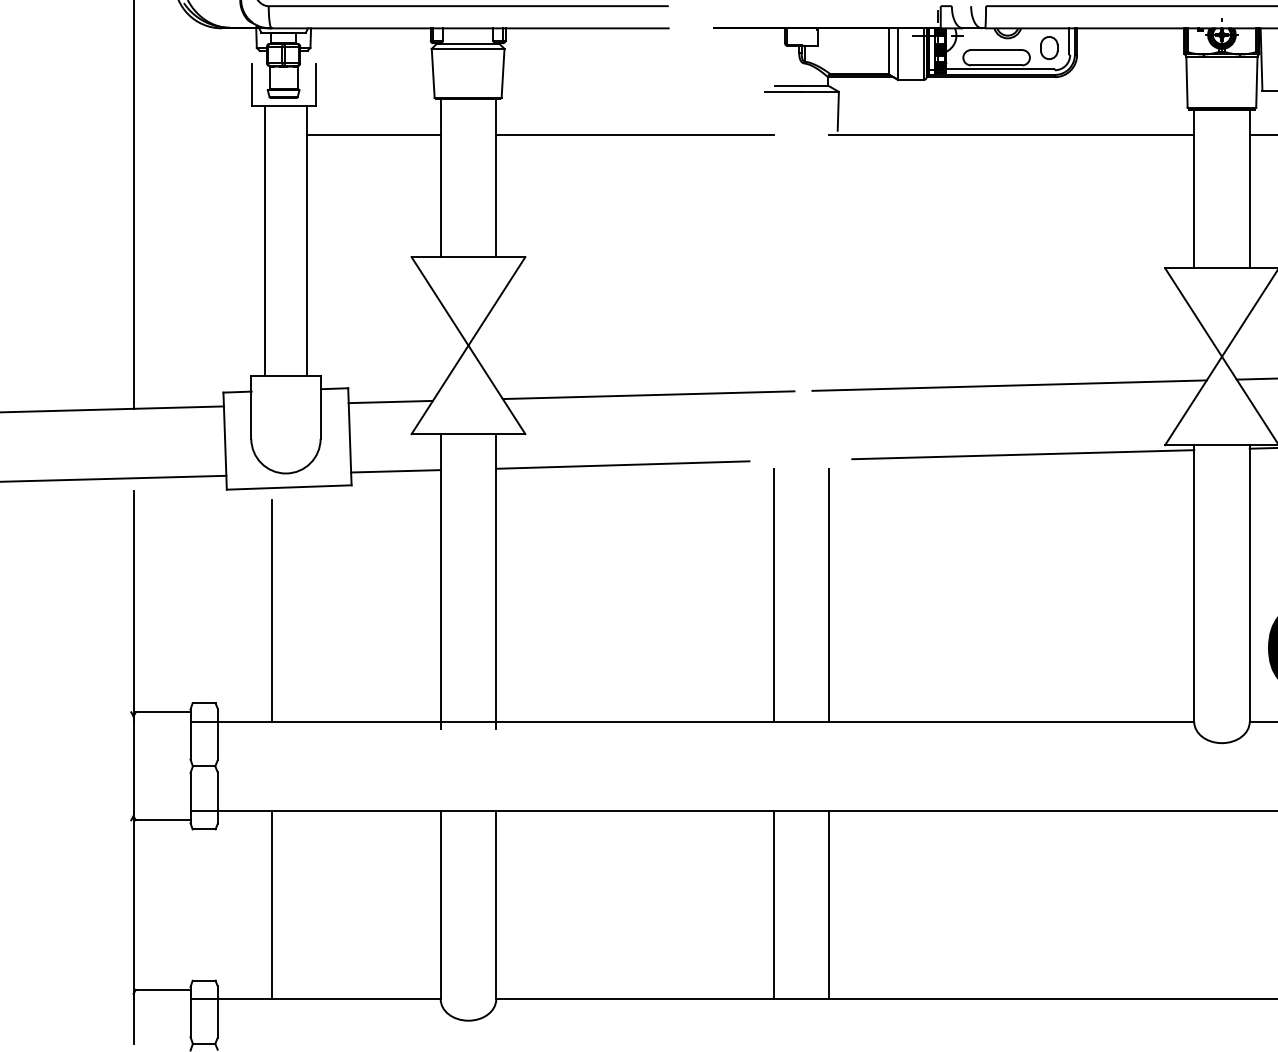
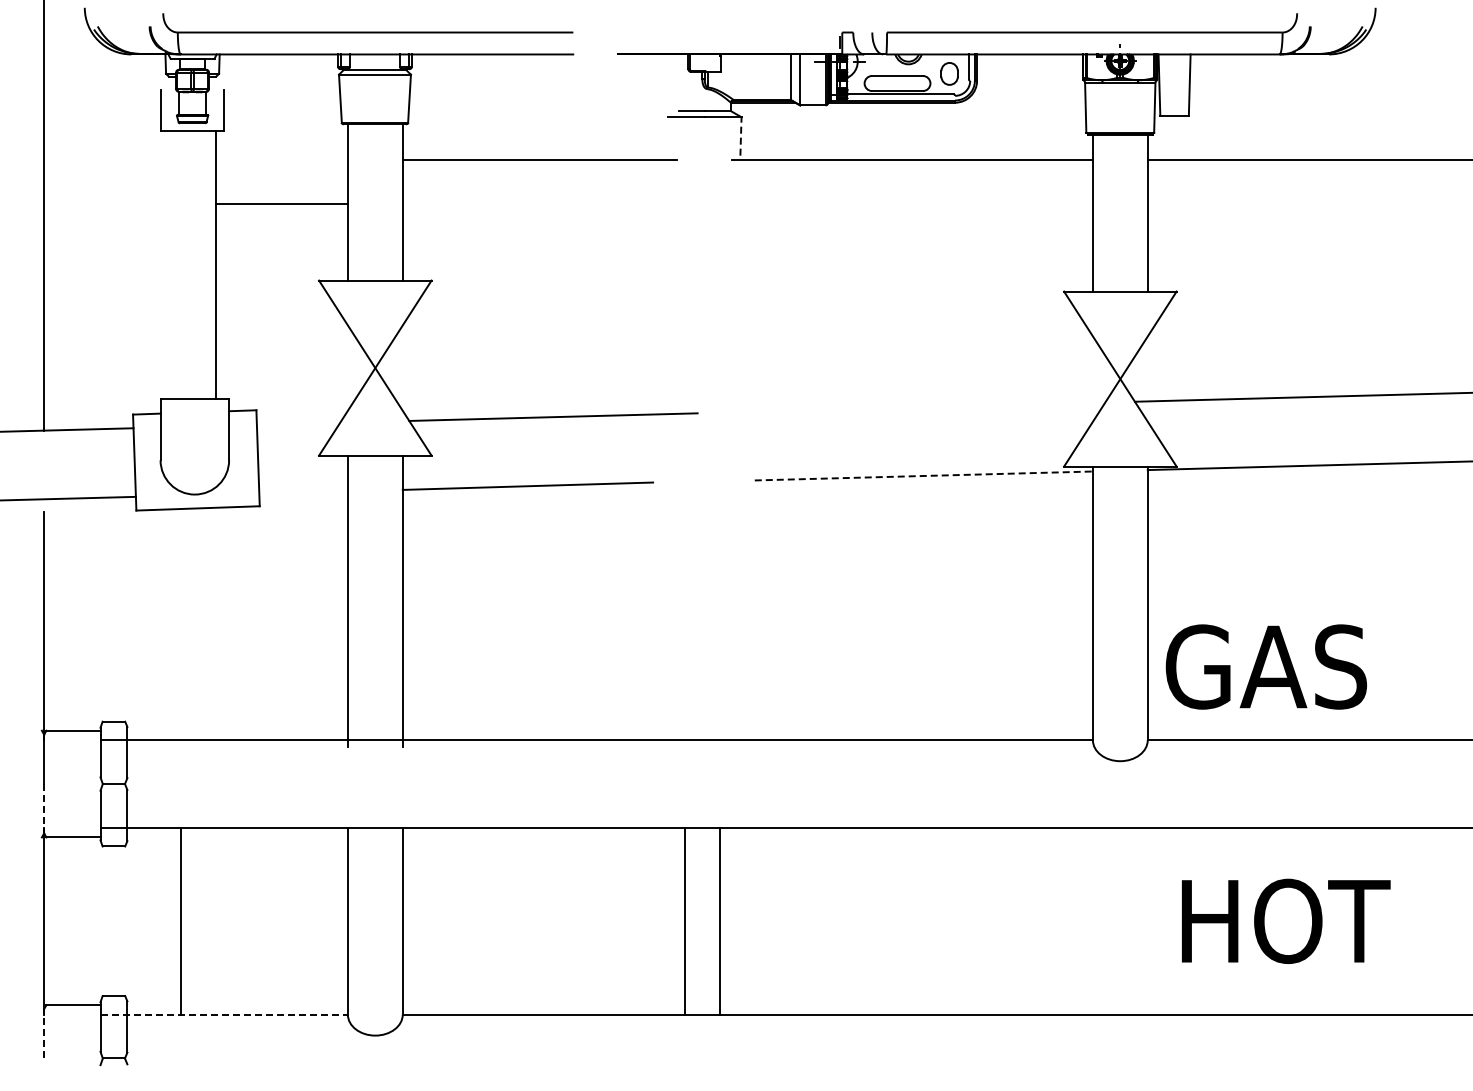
line: (837, 110) -> (740, 135), solid -> dashed
line: (373, 134) -> (281, 203), moved
line: (265, 240) -> (174, 264), removed
line: (1009, 385) -> (910, 407), removed
line: (390, 401) -> (298, 423), removed
line: (1023, 454) -> (924, 475), solid -> dashed
line: (395, 471) -> (303, 492), removed
line: (774, 594) -> (677, 614), removed
line: (829, 594) -> (732, 614), removed
line: (272, 610) -> (181, 630), removed
line: (133, 791) -> (44, 808), solid -> dashed
line: (774, 904) -> (720, 920), moved
line: (829, 904) -> (685, 920), moved
line: (315, 999) -> (224, 1014), solid -> dashed
line: (133, 1018) -> (44, 1033), solid -> dashed

